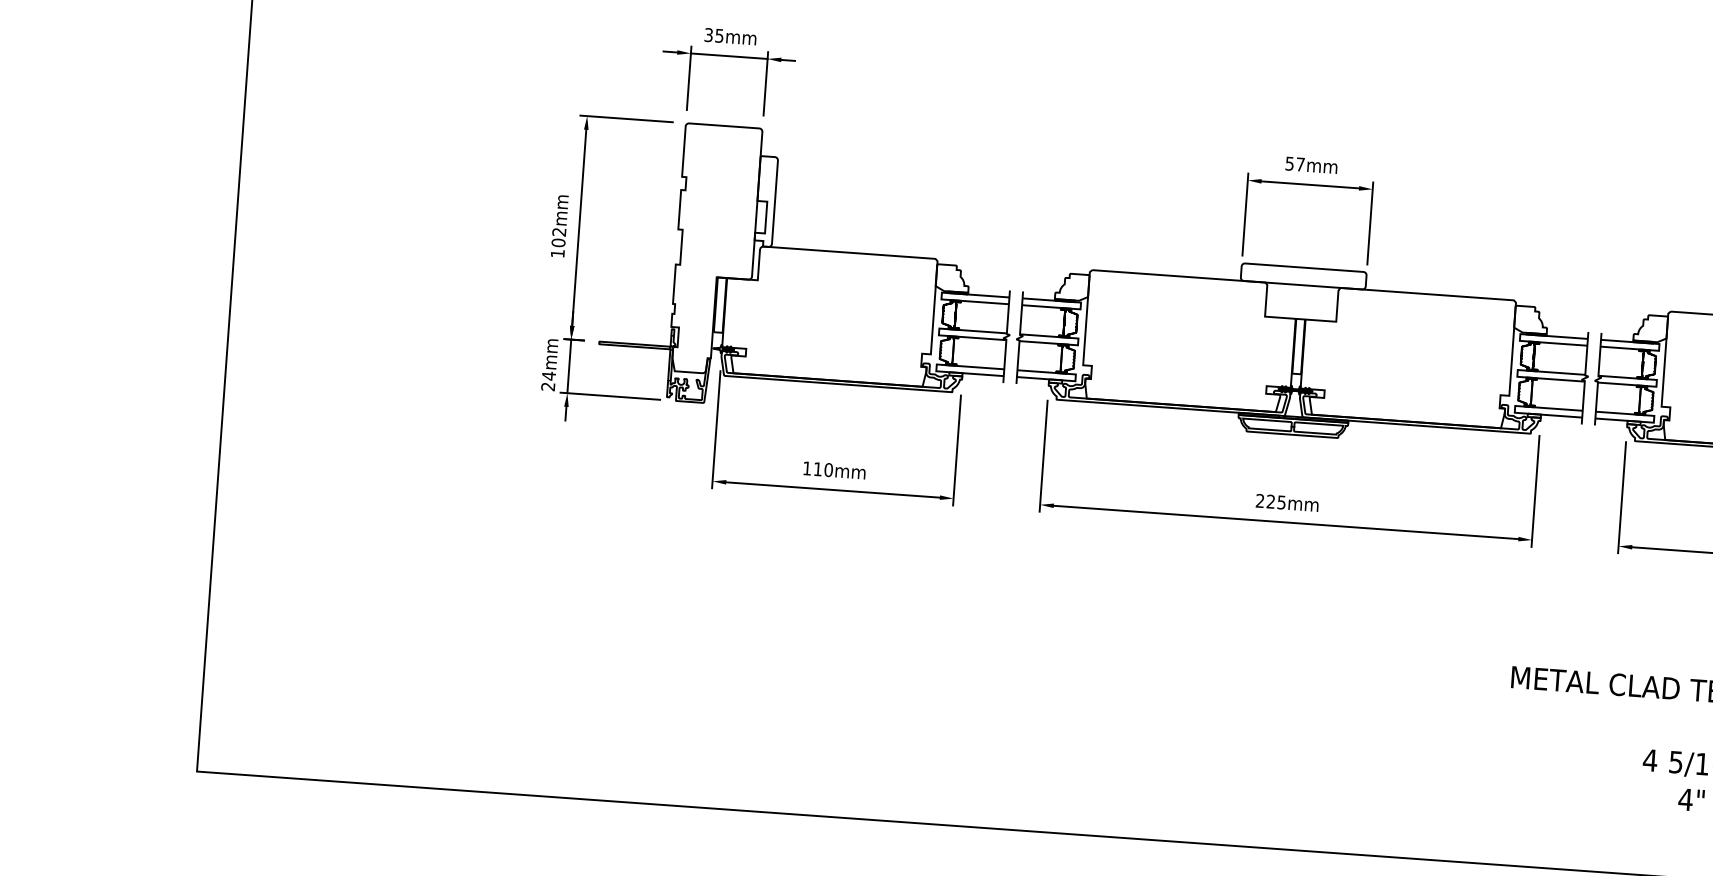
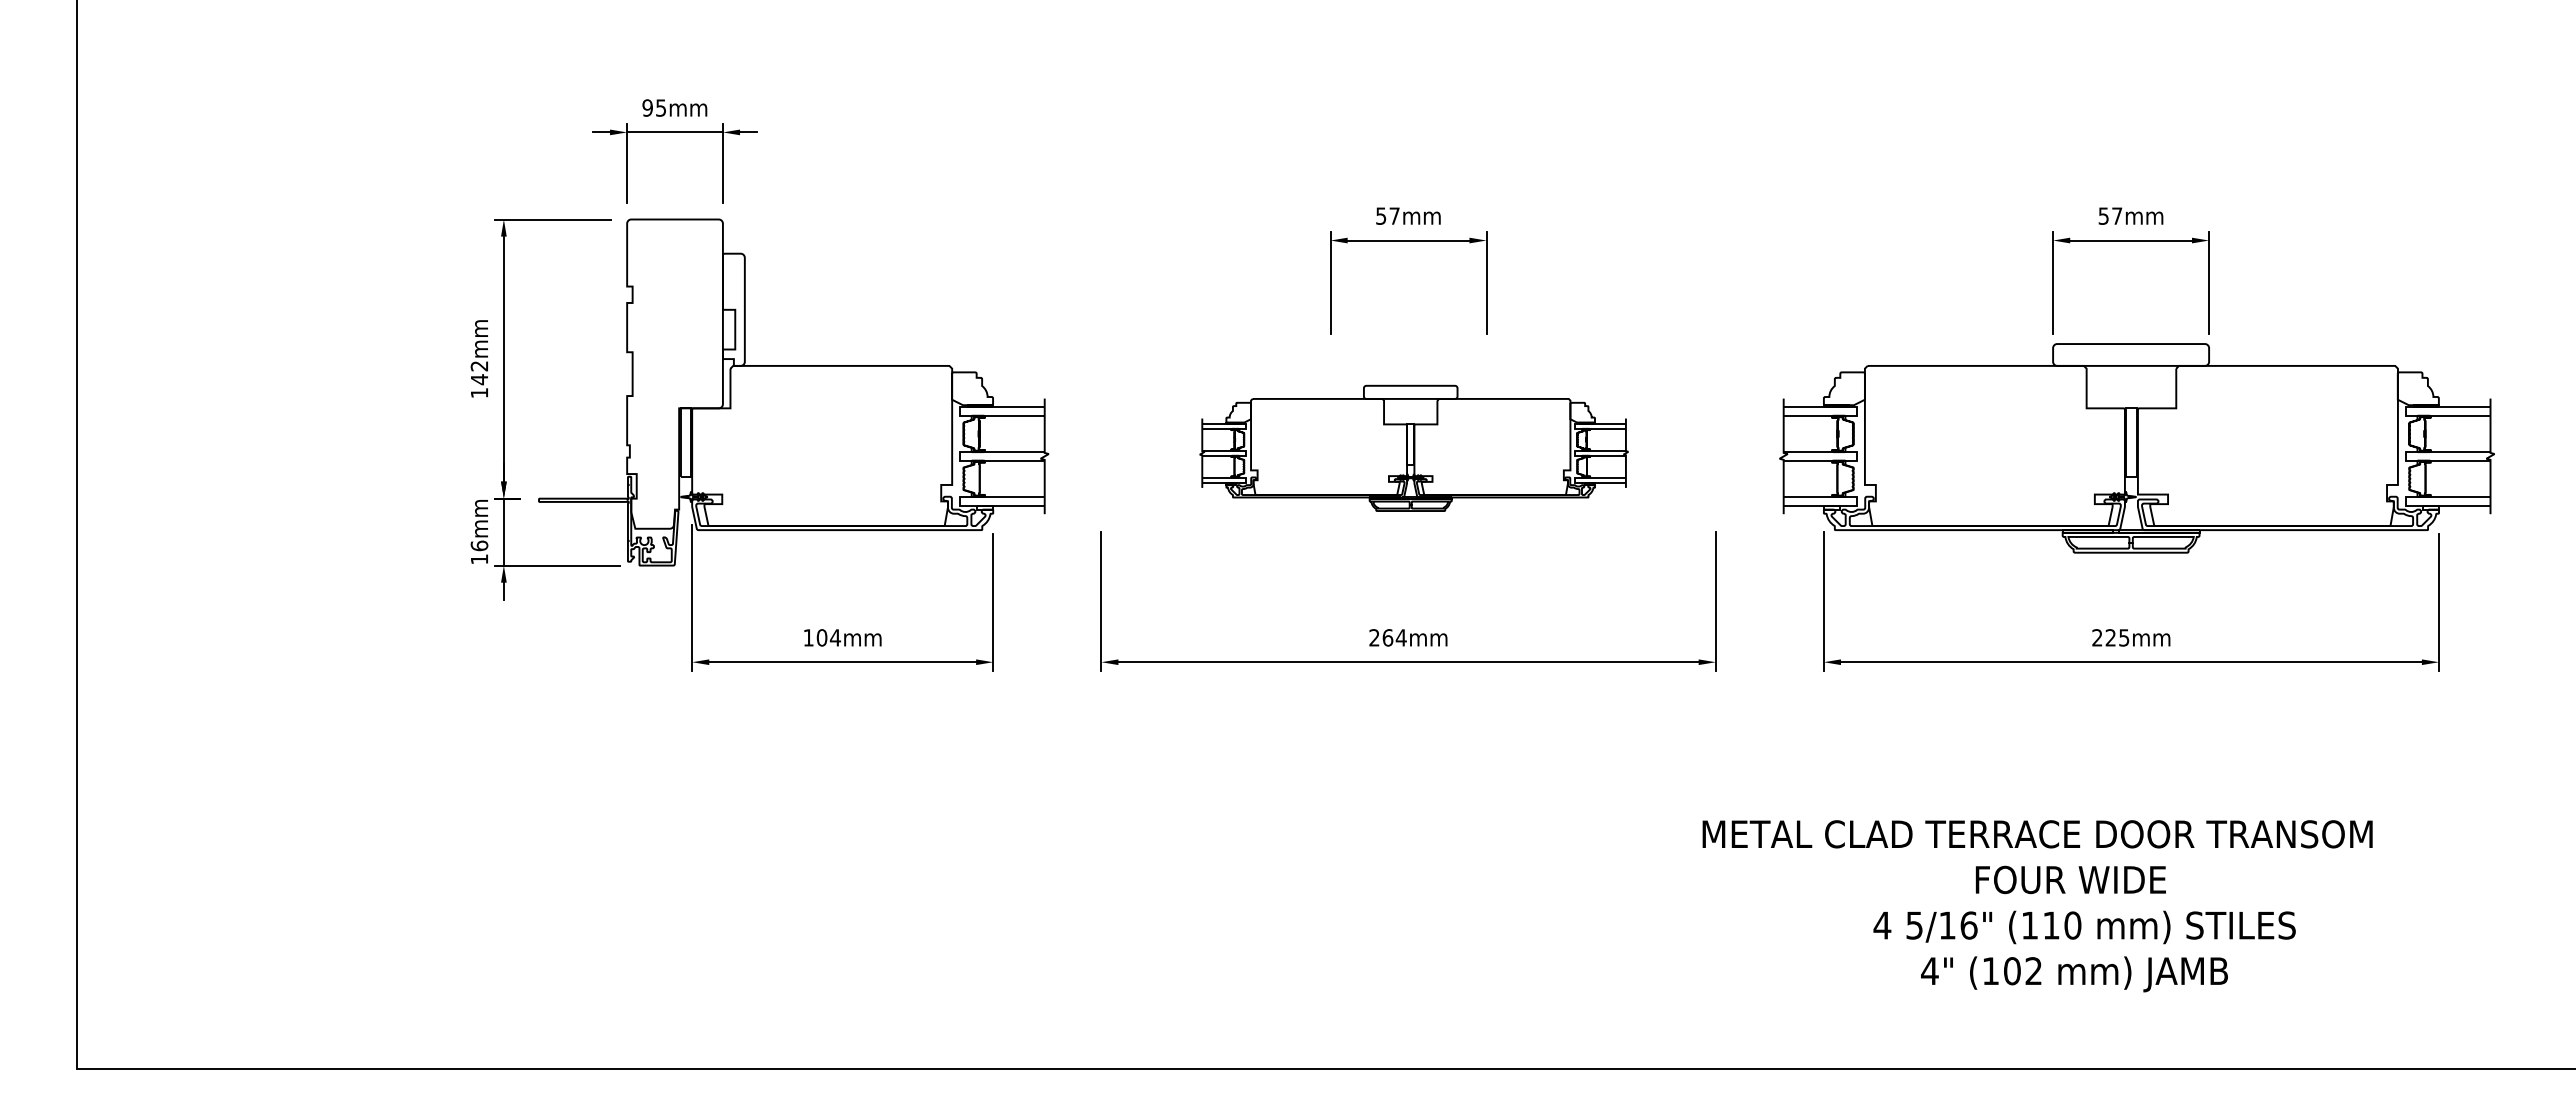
text: (708, 34) -> (647, 107), 35mm -> 95mm
text: (558, 242) -> (479, 379), 102mm -> 142mm
part: (1302, 351) -> (1413, 448), size x0.6
text: (548, 381) -> (479, 552), 24mm -> 16mm
text: (823, 469) -> (828, 637), 110mm -> 104mm
text: (1276, 501) -> (1394, 637), 225mm -> 264mm

